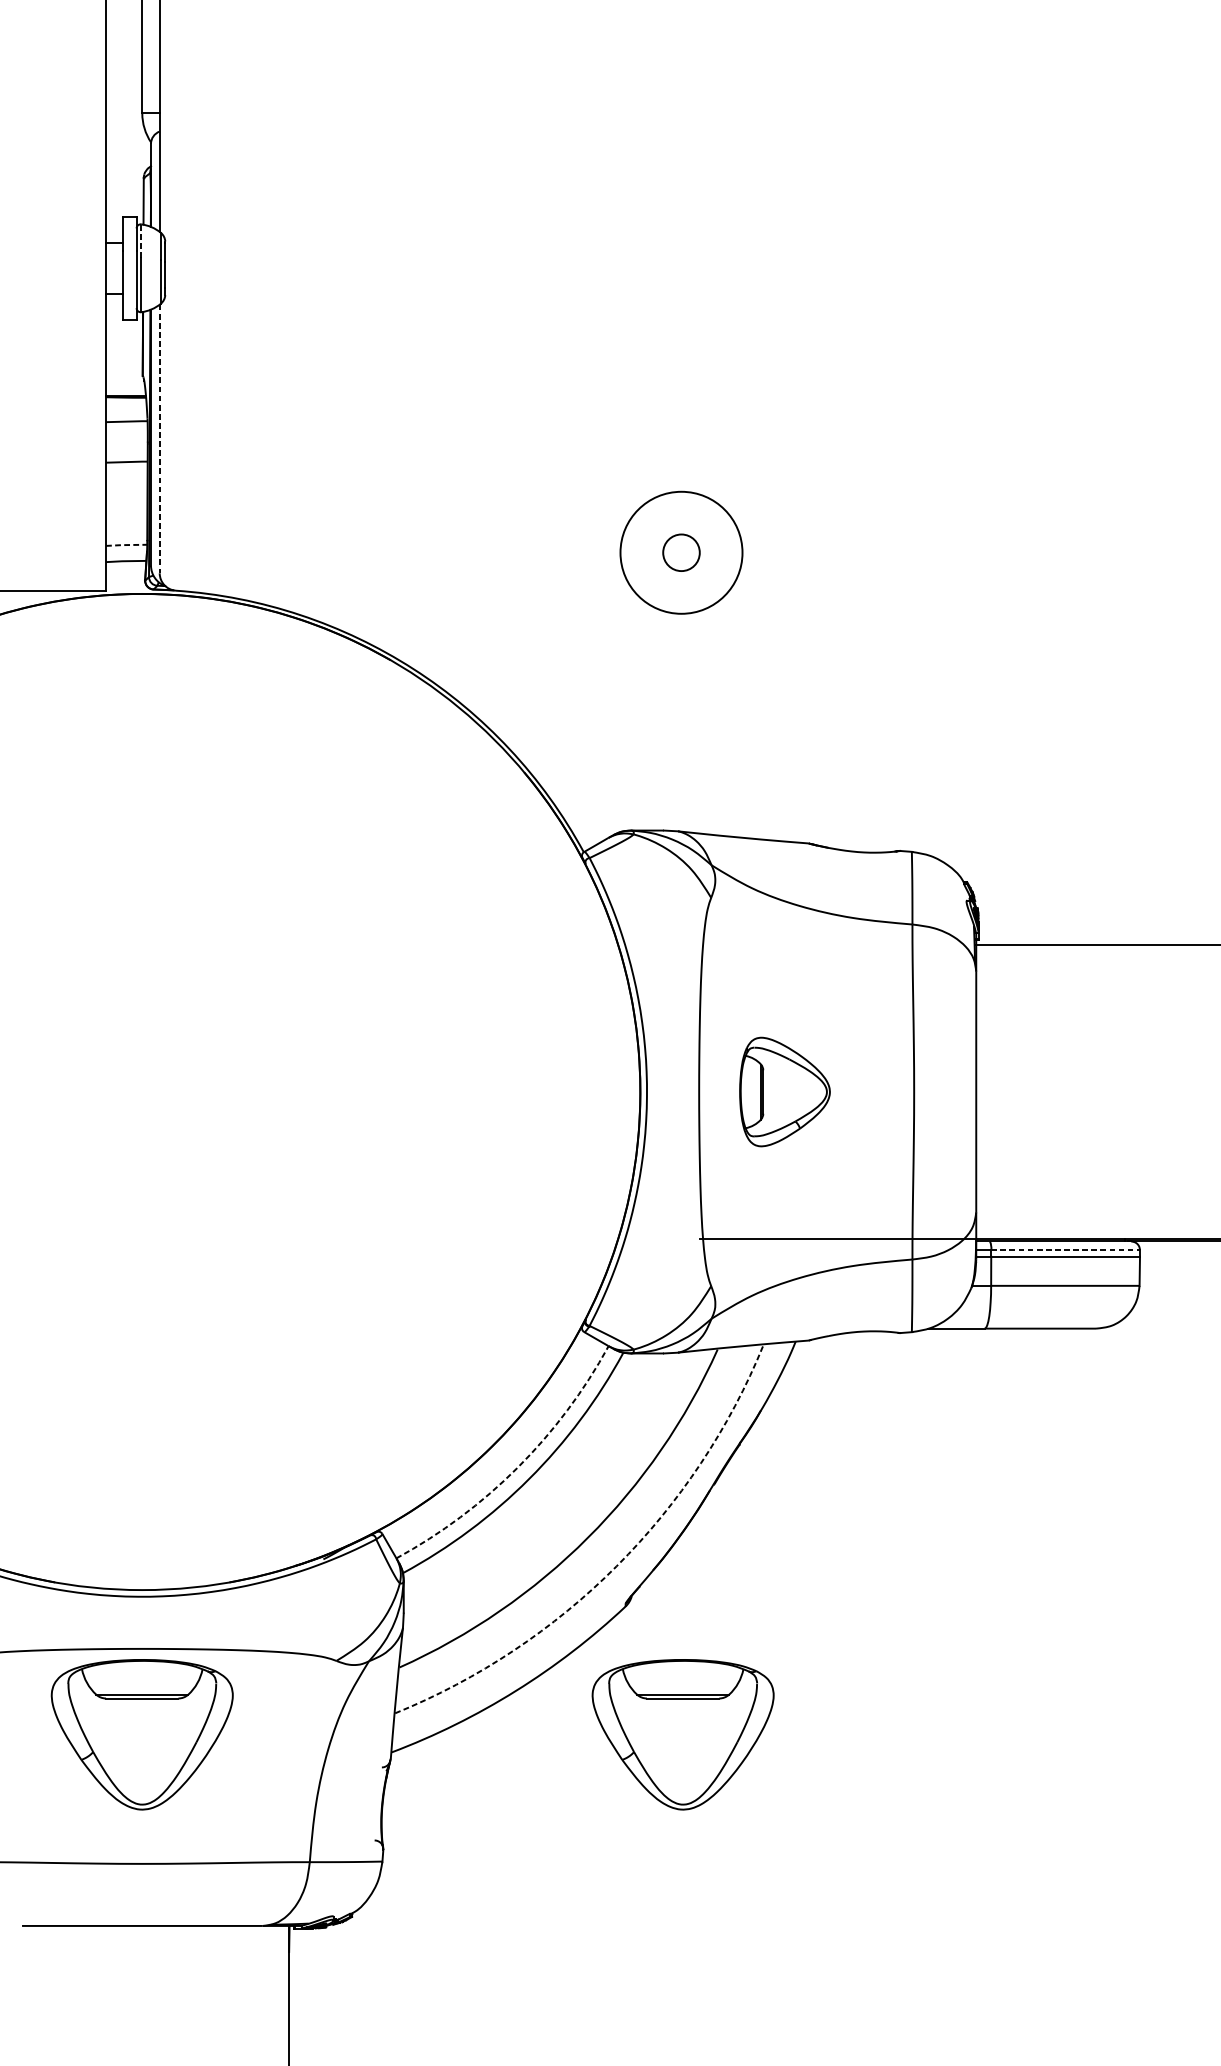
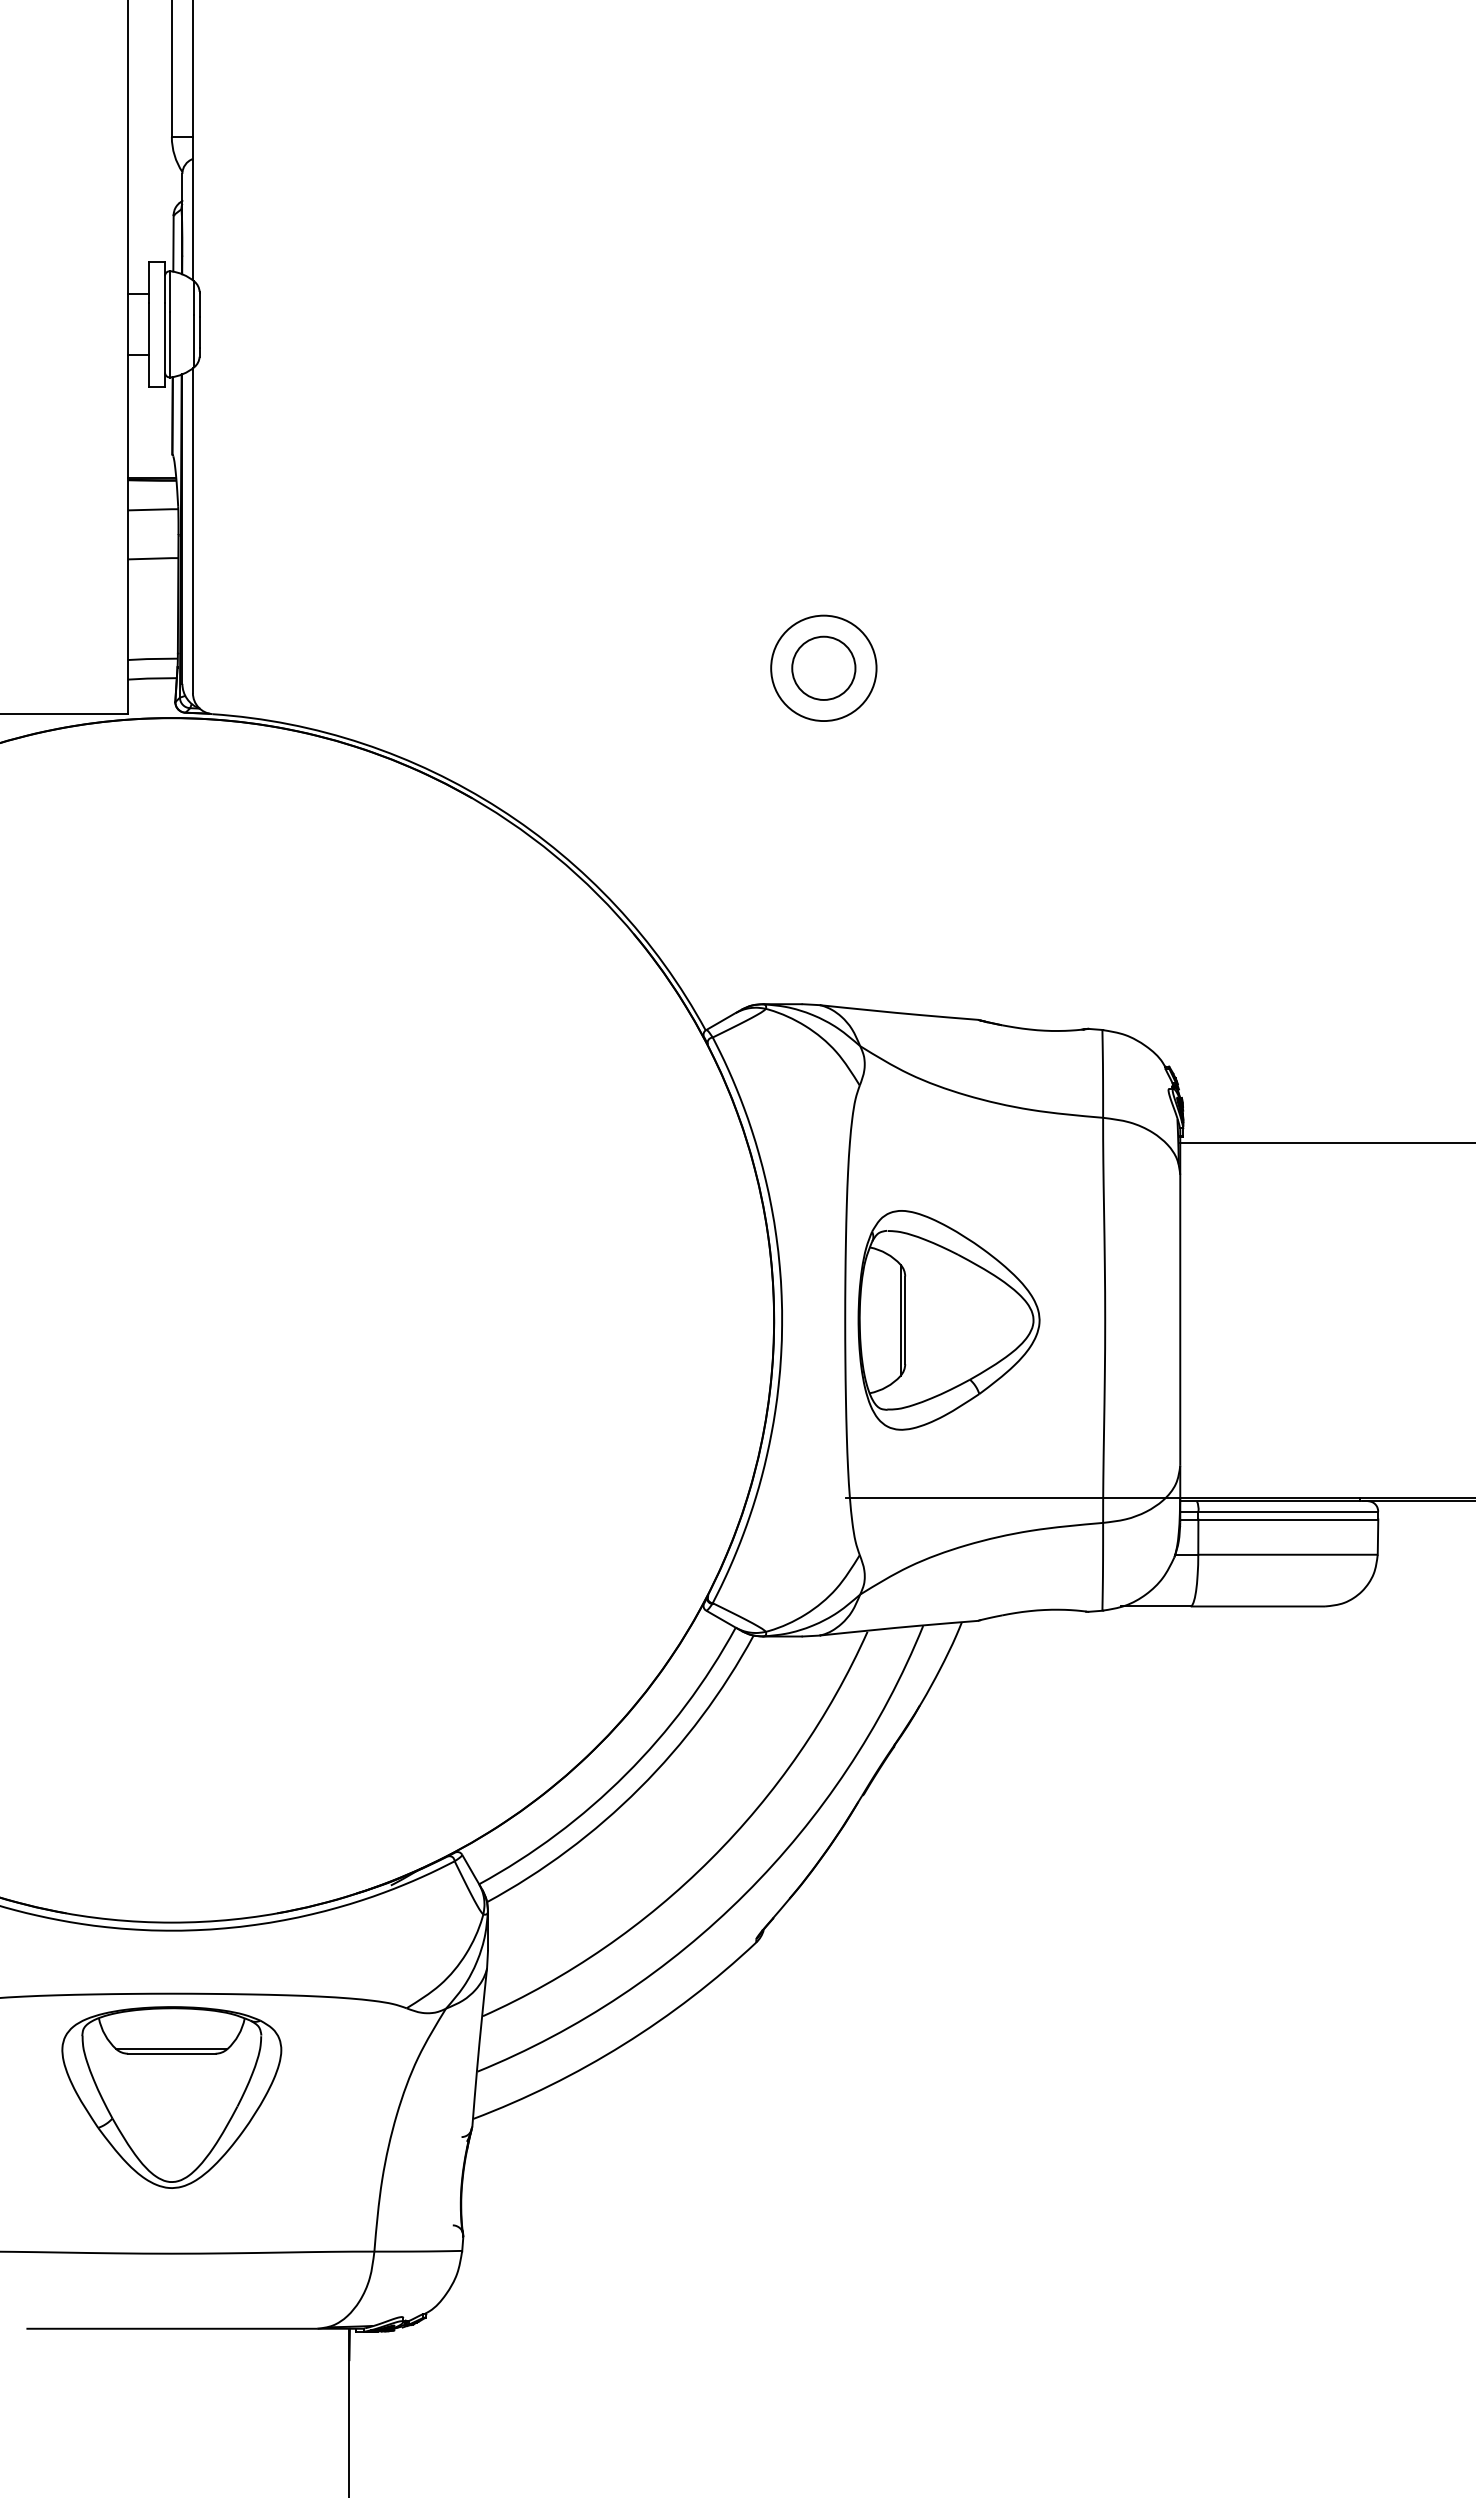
line: (141, 241) -> (170, 291), dashed -> solid
line: (159, 439) -> (192, 531), dashed -> solid
line: (126, 545) -> (152, 659), dashed -> solid
circle: (681, 552) -> (823, 667), size x1.43
circle: (681, 552) -> (823, 668), size x0.71
part: (784, 1092) -> (948, 1320), size x1.67
line: (1065, 1250) -> (1288, 1511), dashed -> solid
arc: (517, 1467) -> (625, 1774), dashed -> solid
arc: (616, 1566) -> (745, 1893), dashed -> solid
part: (682, 1734) -> (825, 2097), removed

